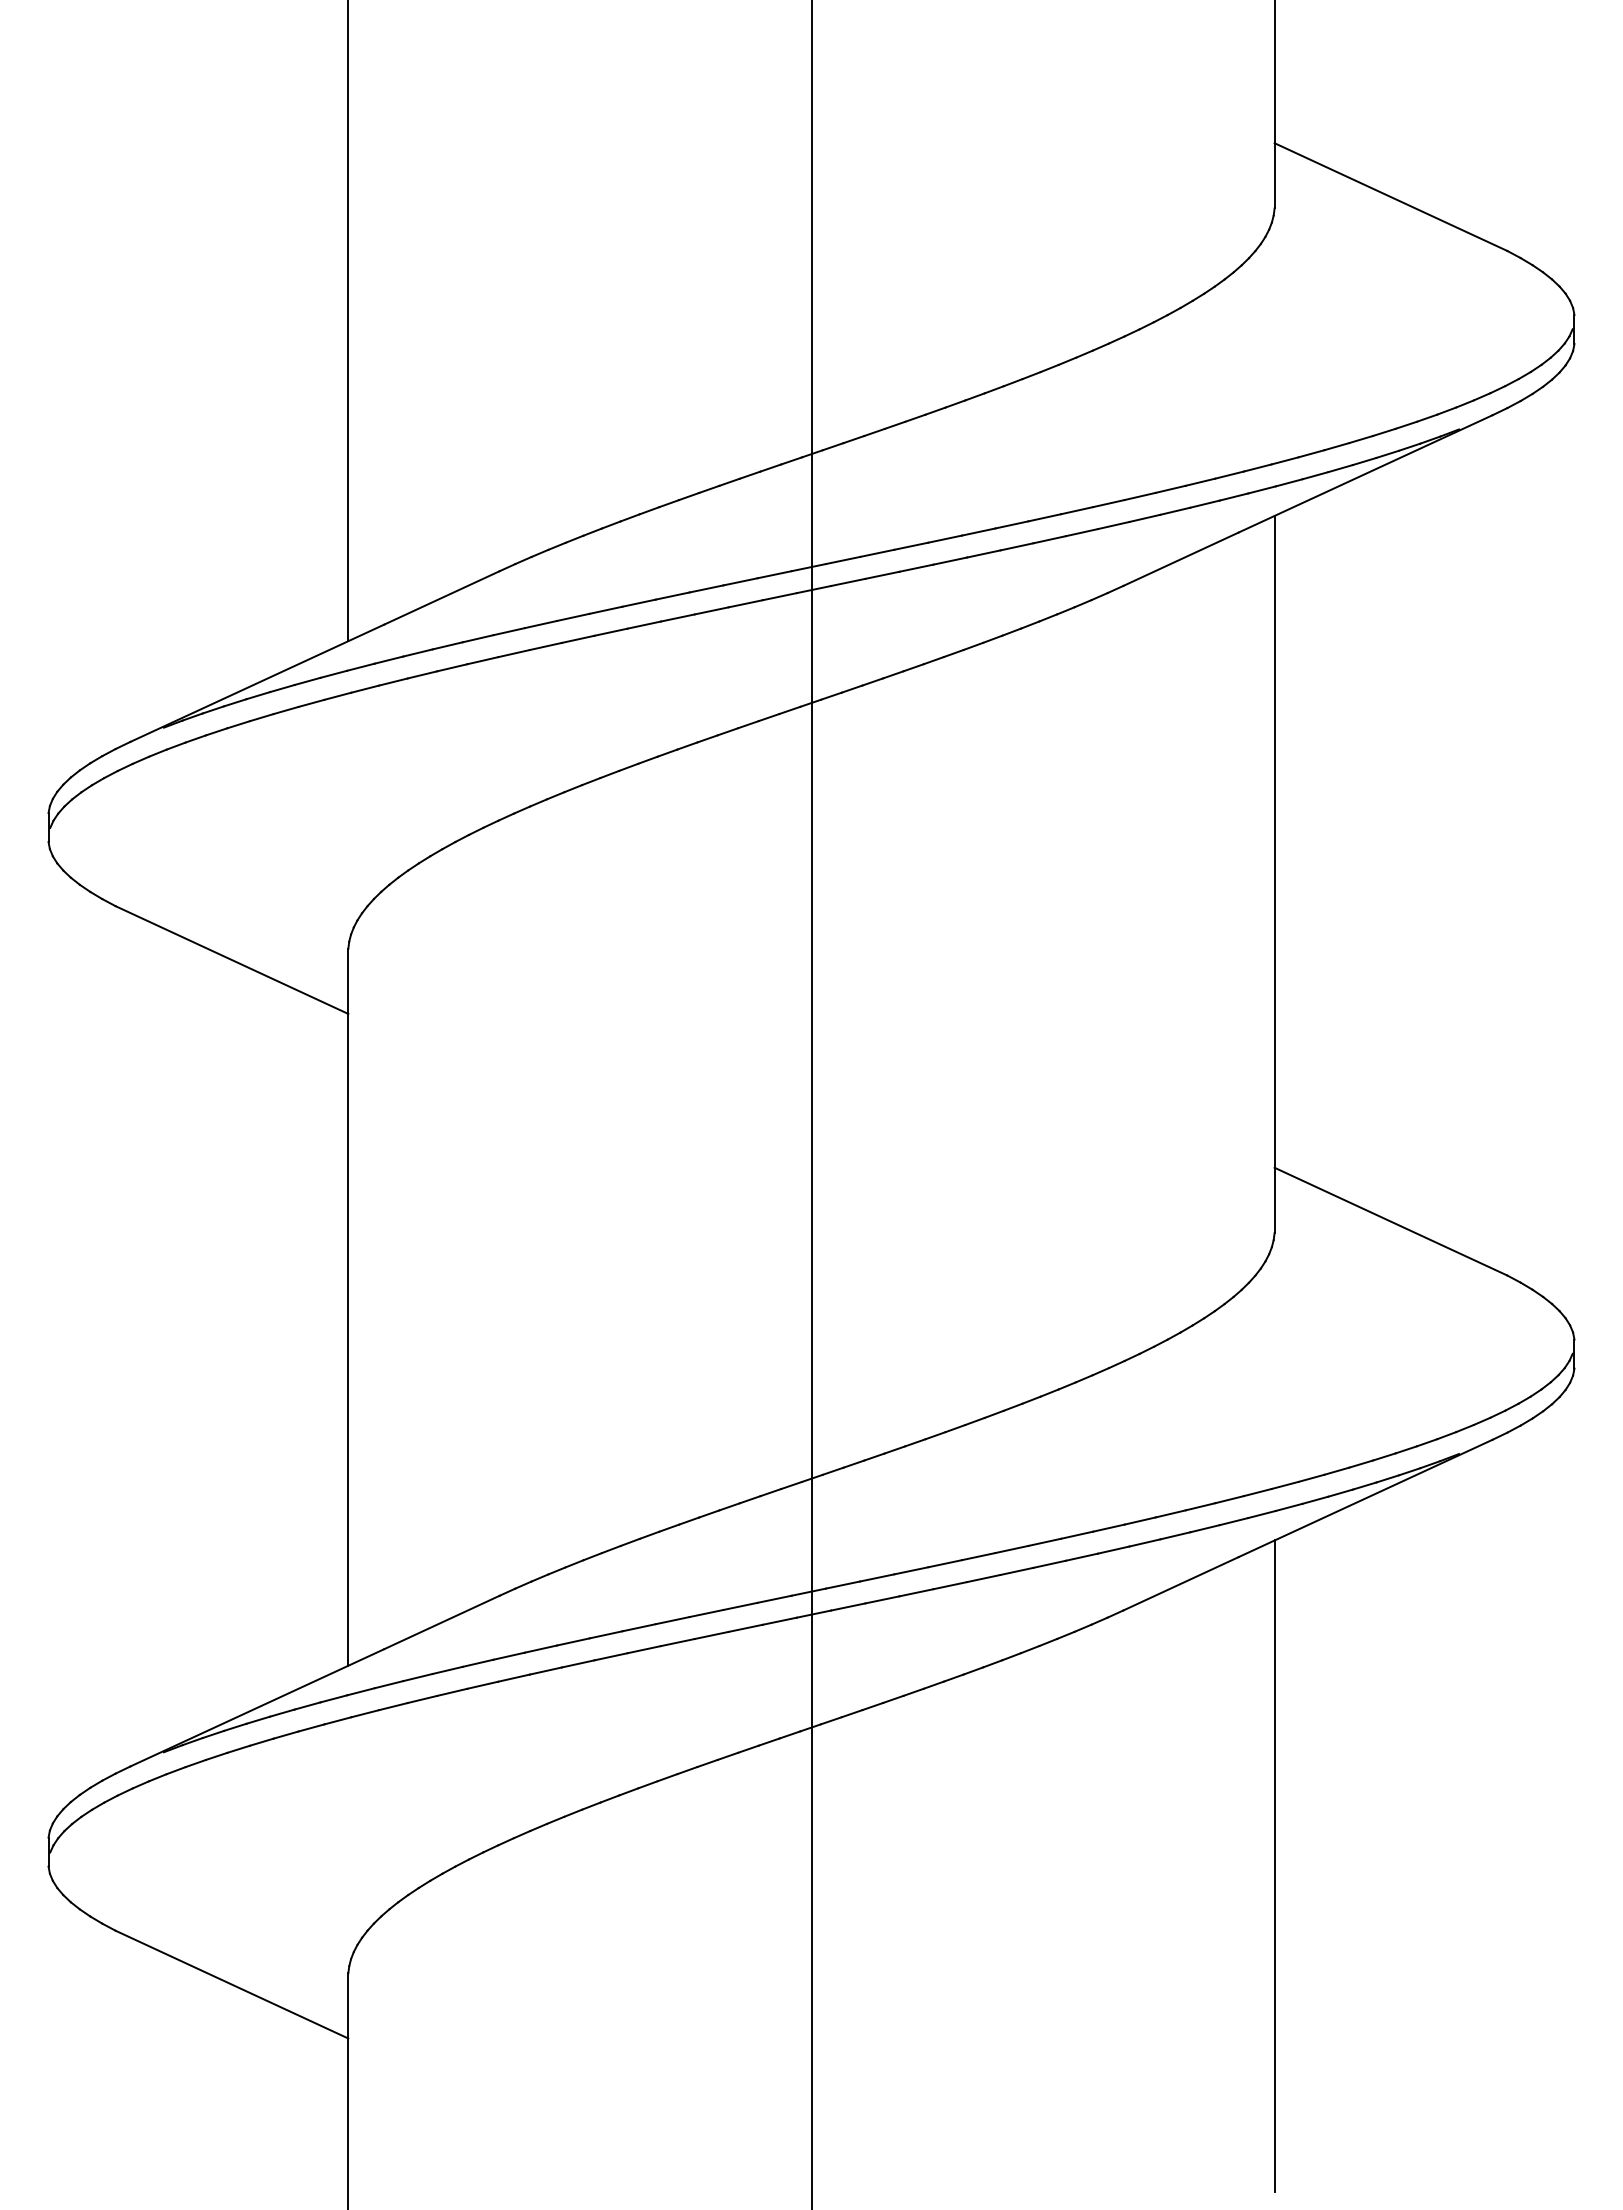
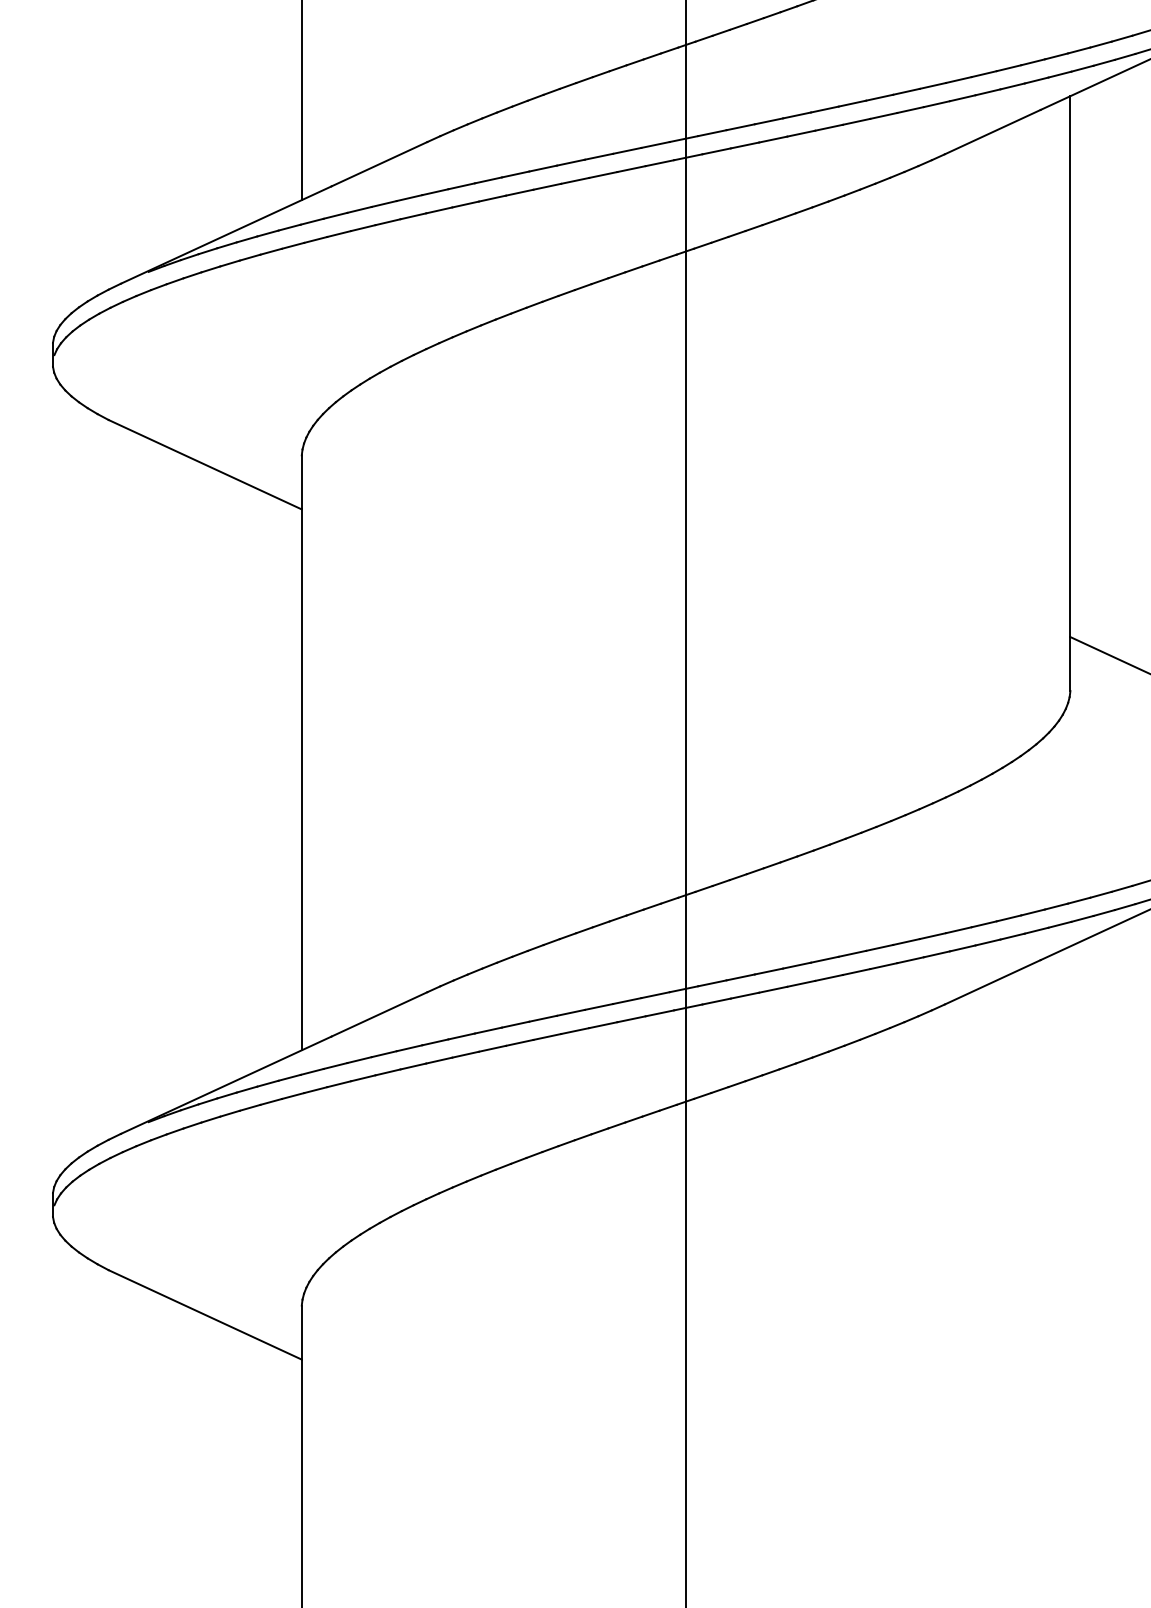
line: (1274, 1866) -> (1070, 1216), removed

